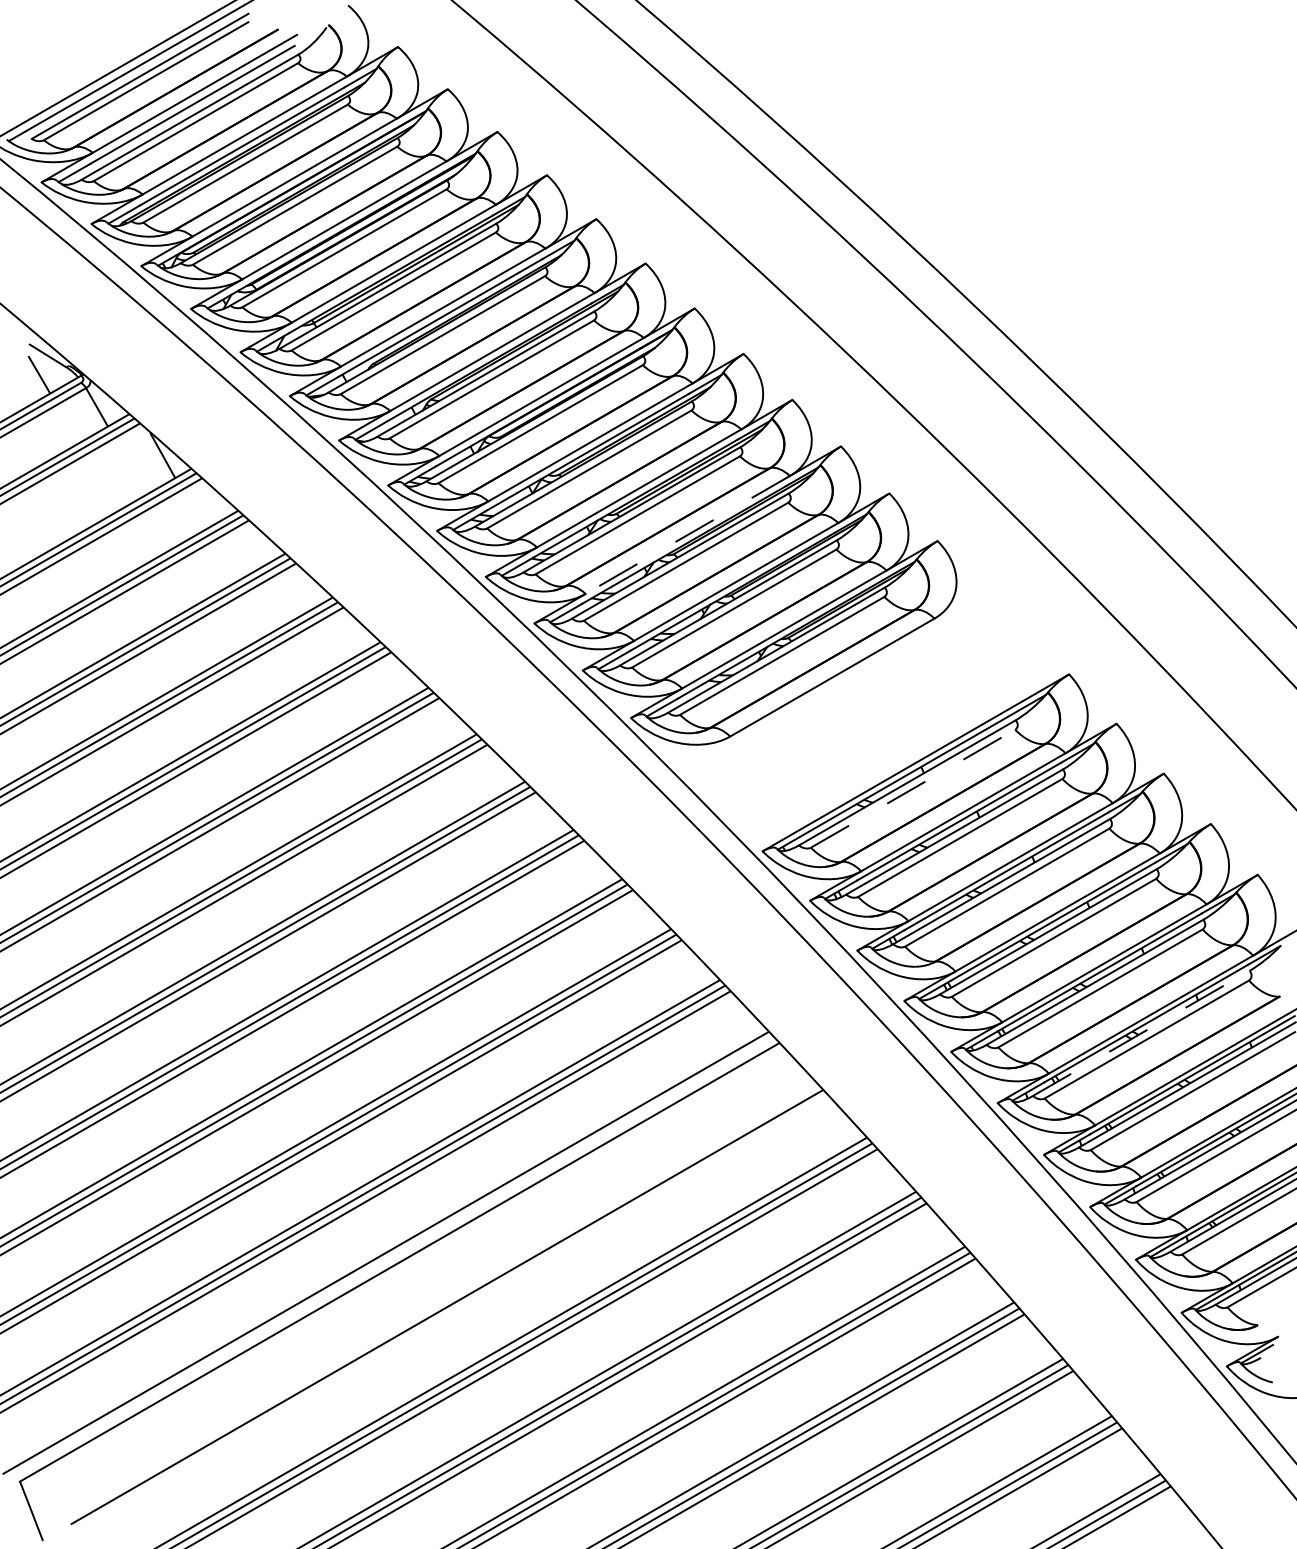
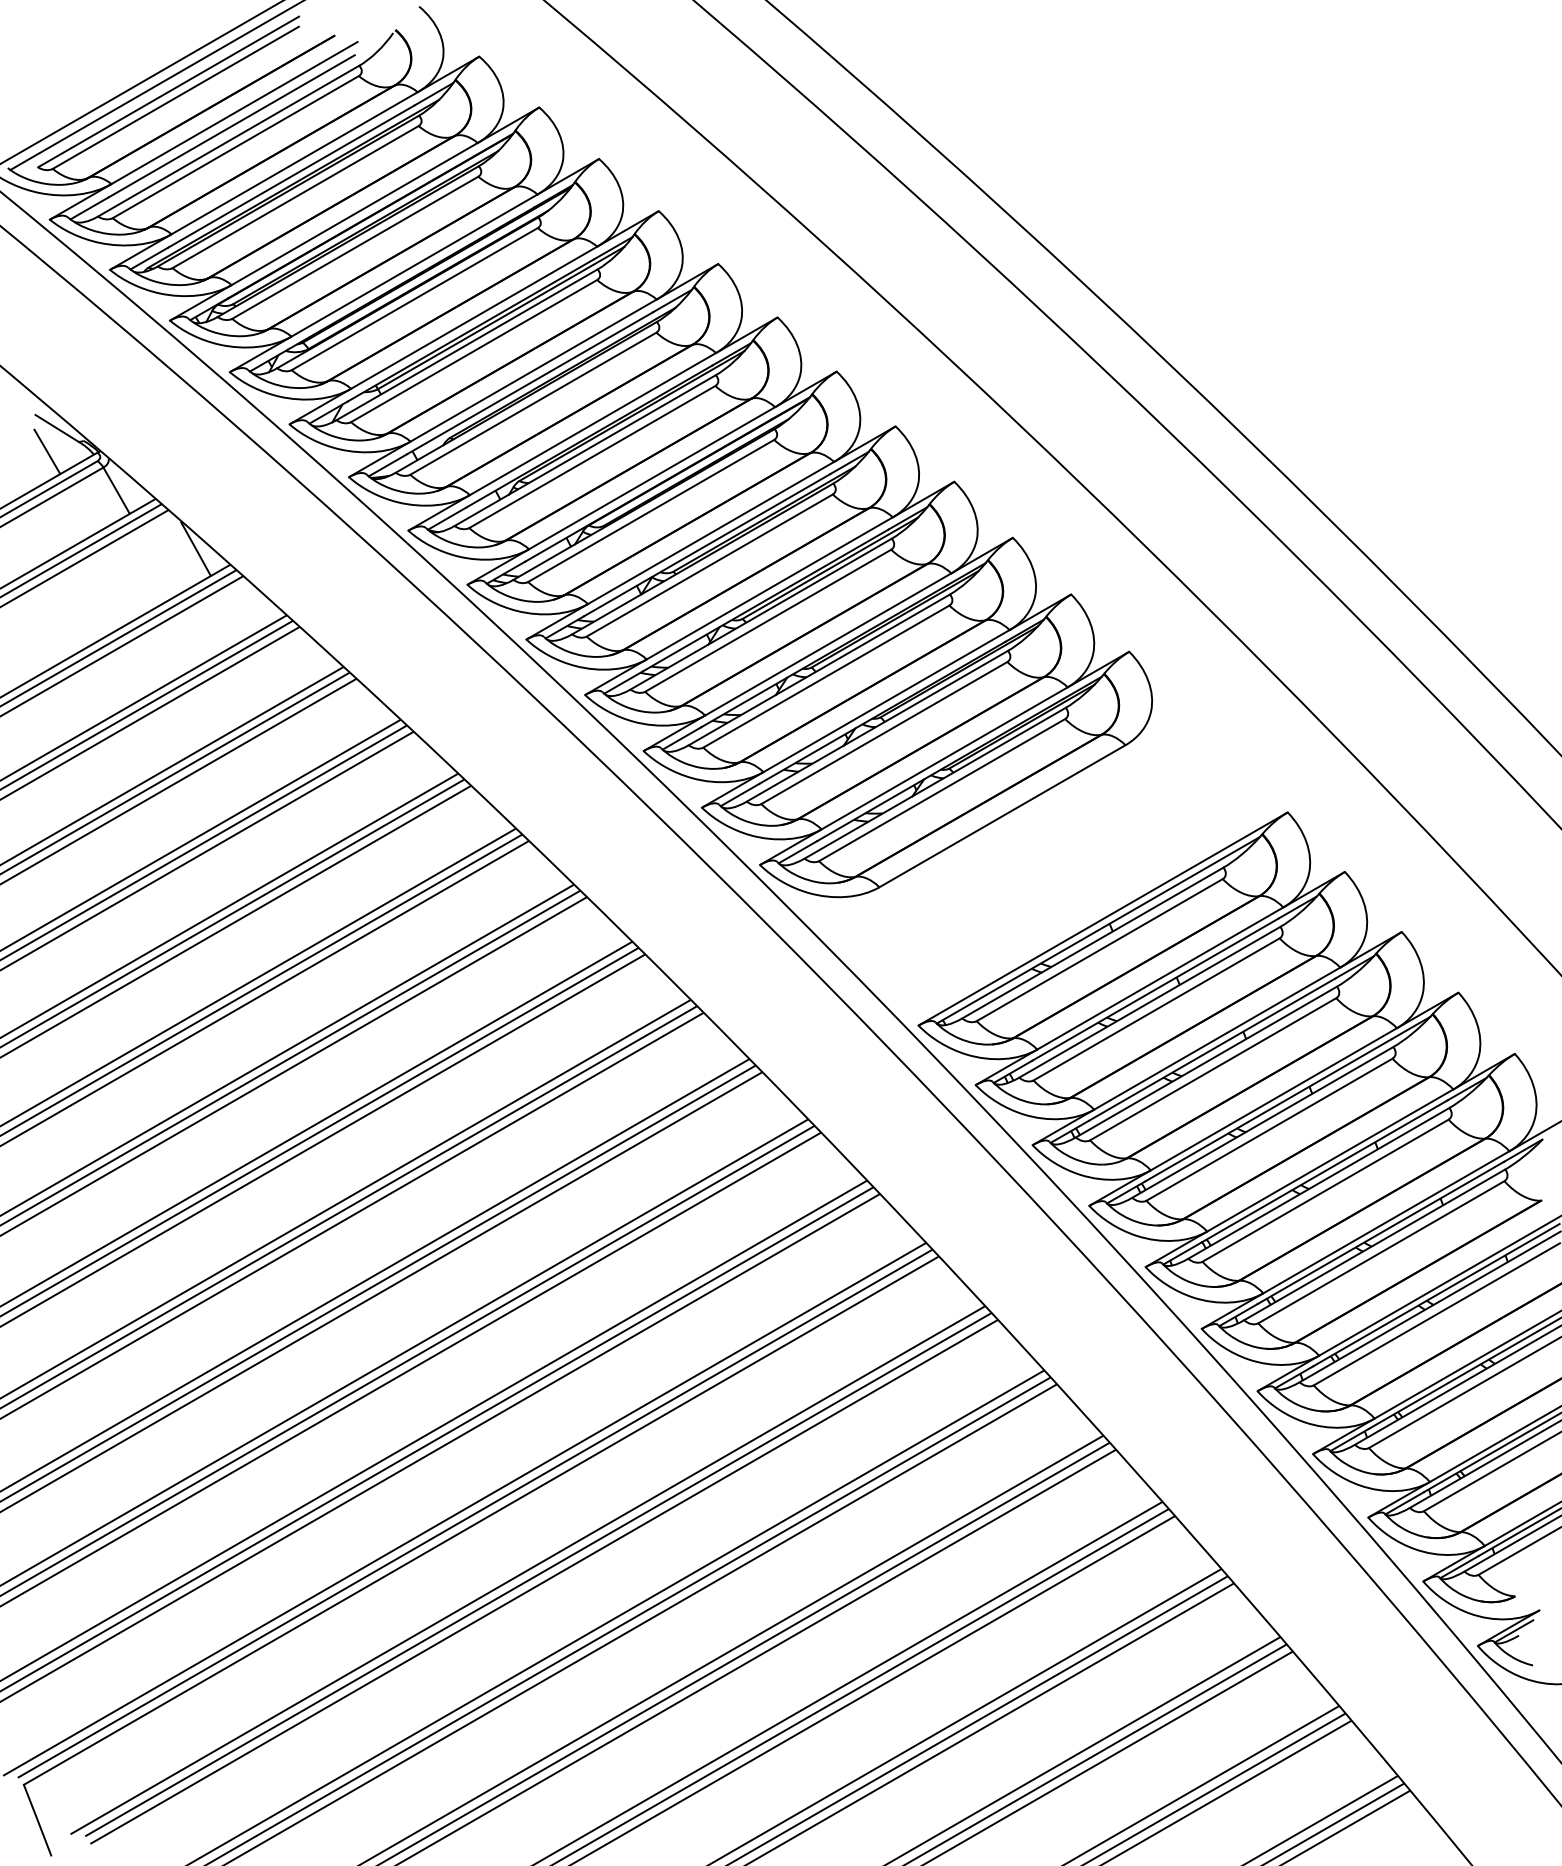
line: (687, 535) -> (827, 644), dashed -> solid
line: (913, 788) -> (1100, 949), dashed -> solid
line: (1141, 1033) -> (1374, 1244), dashed -> solid
line: (394, 1256) -> (475, 1513), added
line: (438, 1302) -> (527, 1569), added
line: (452, 1312) -> (544, 1581), added

